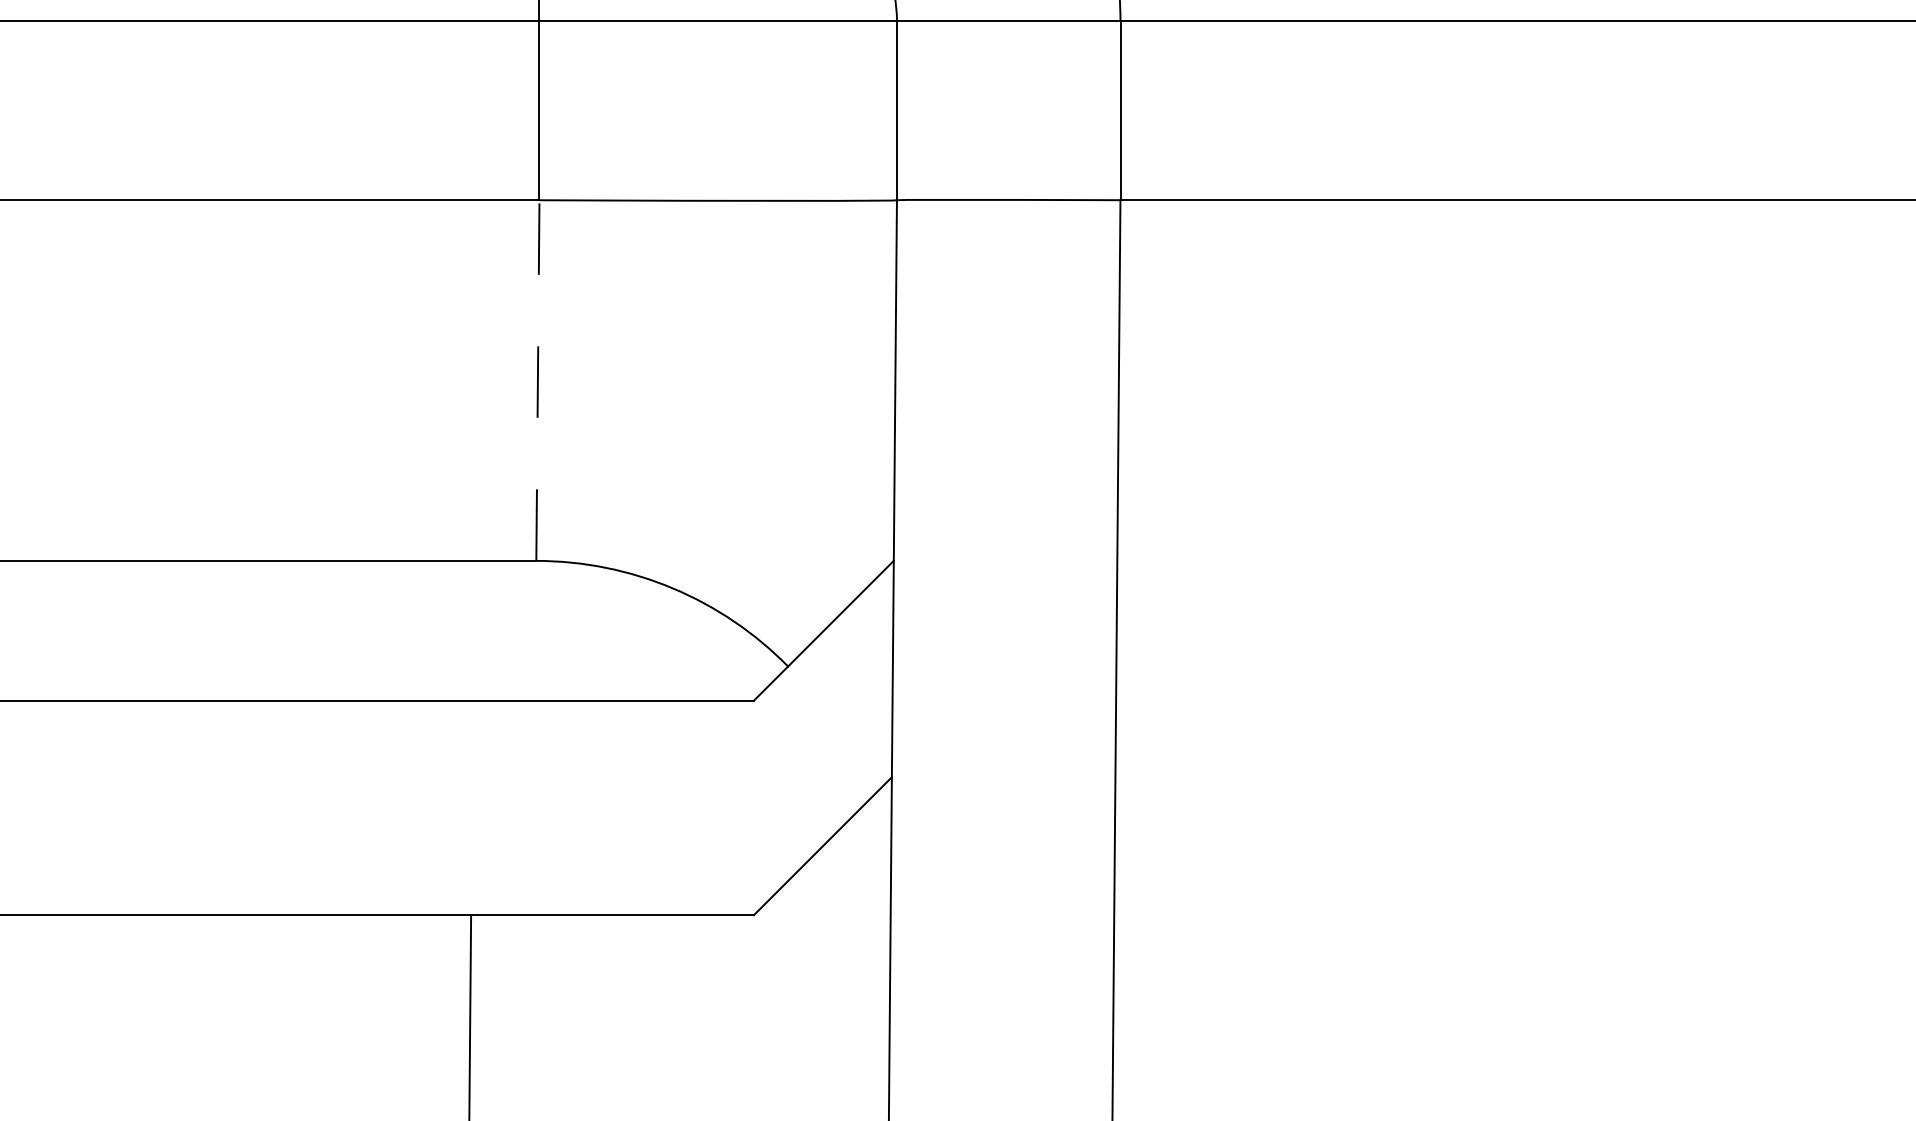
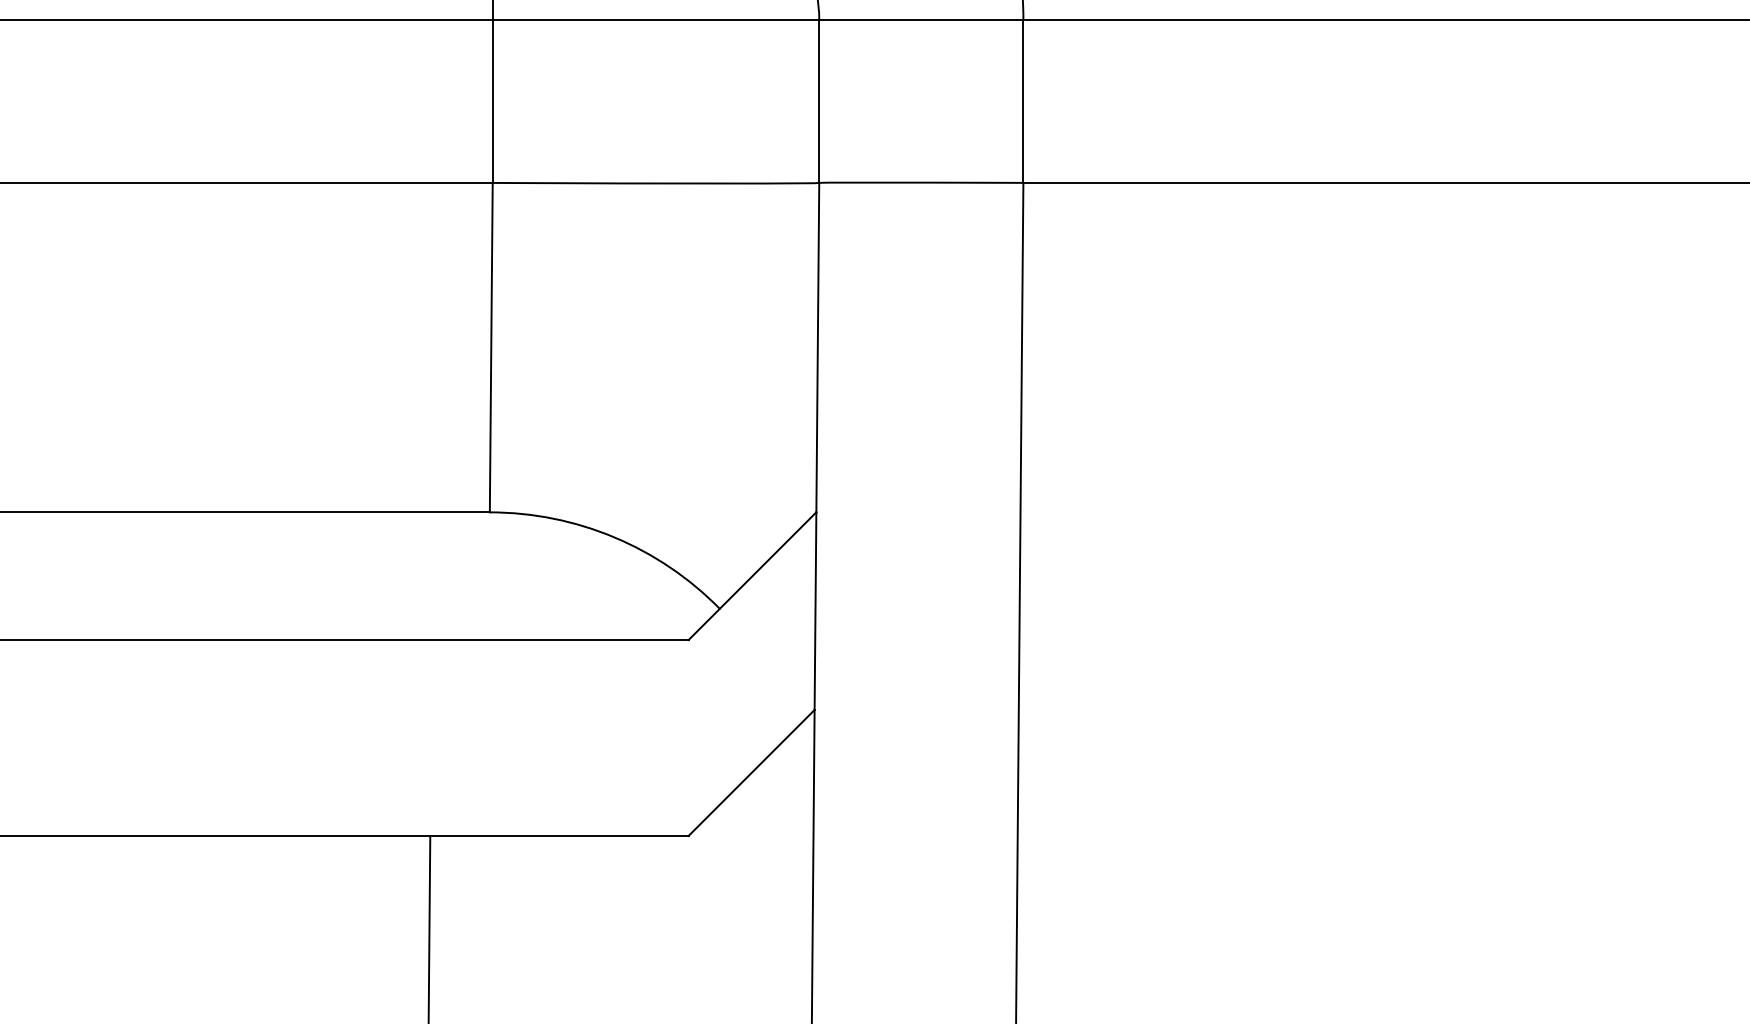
line: (538, 380) -> (491, 347), dashed -> solid

